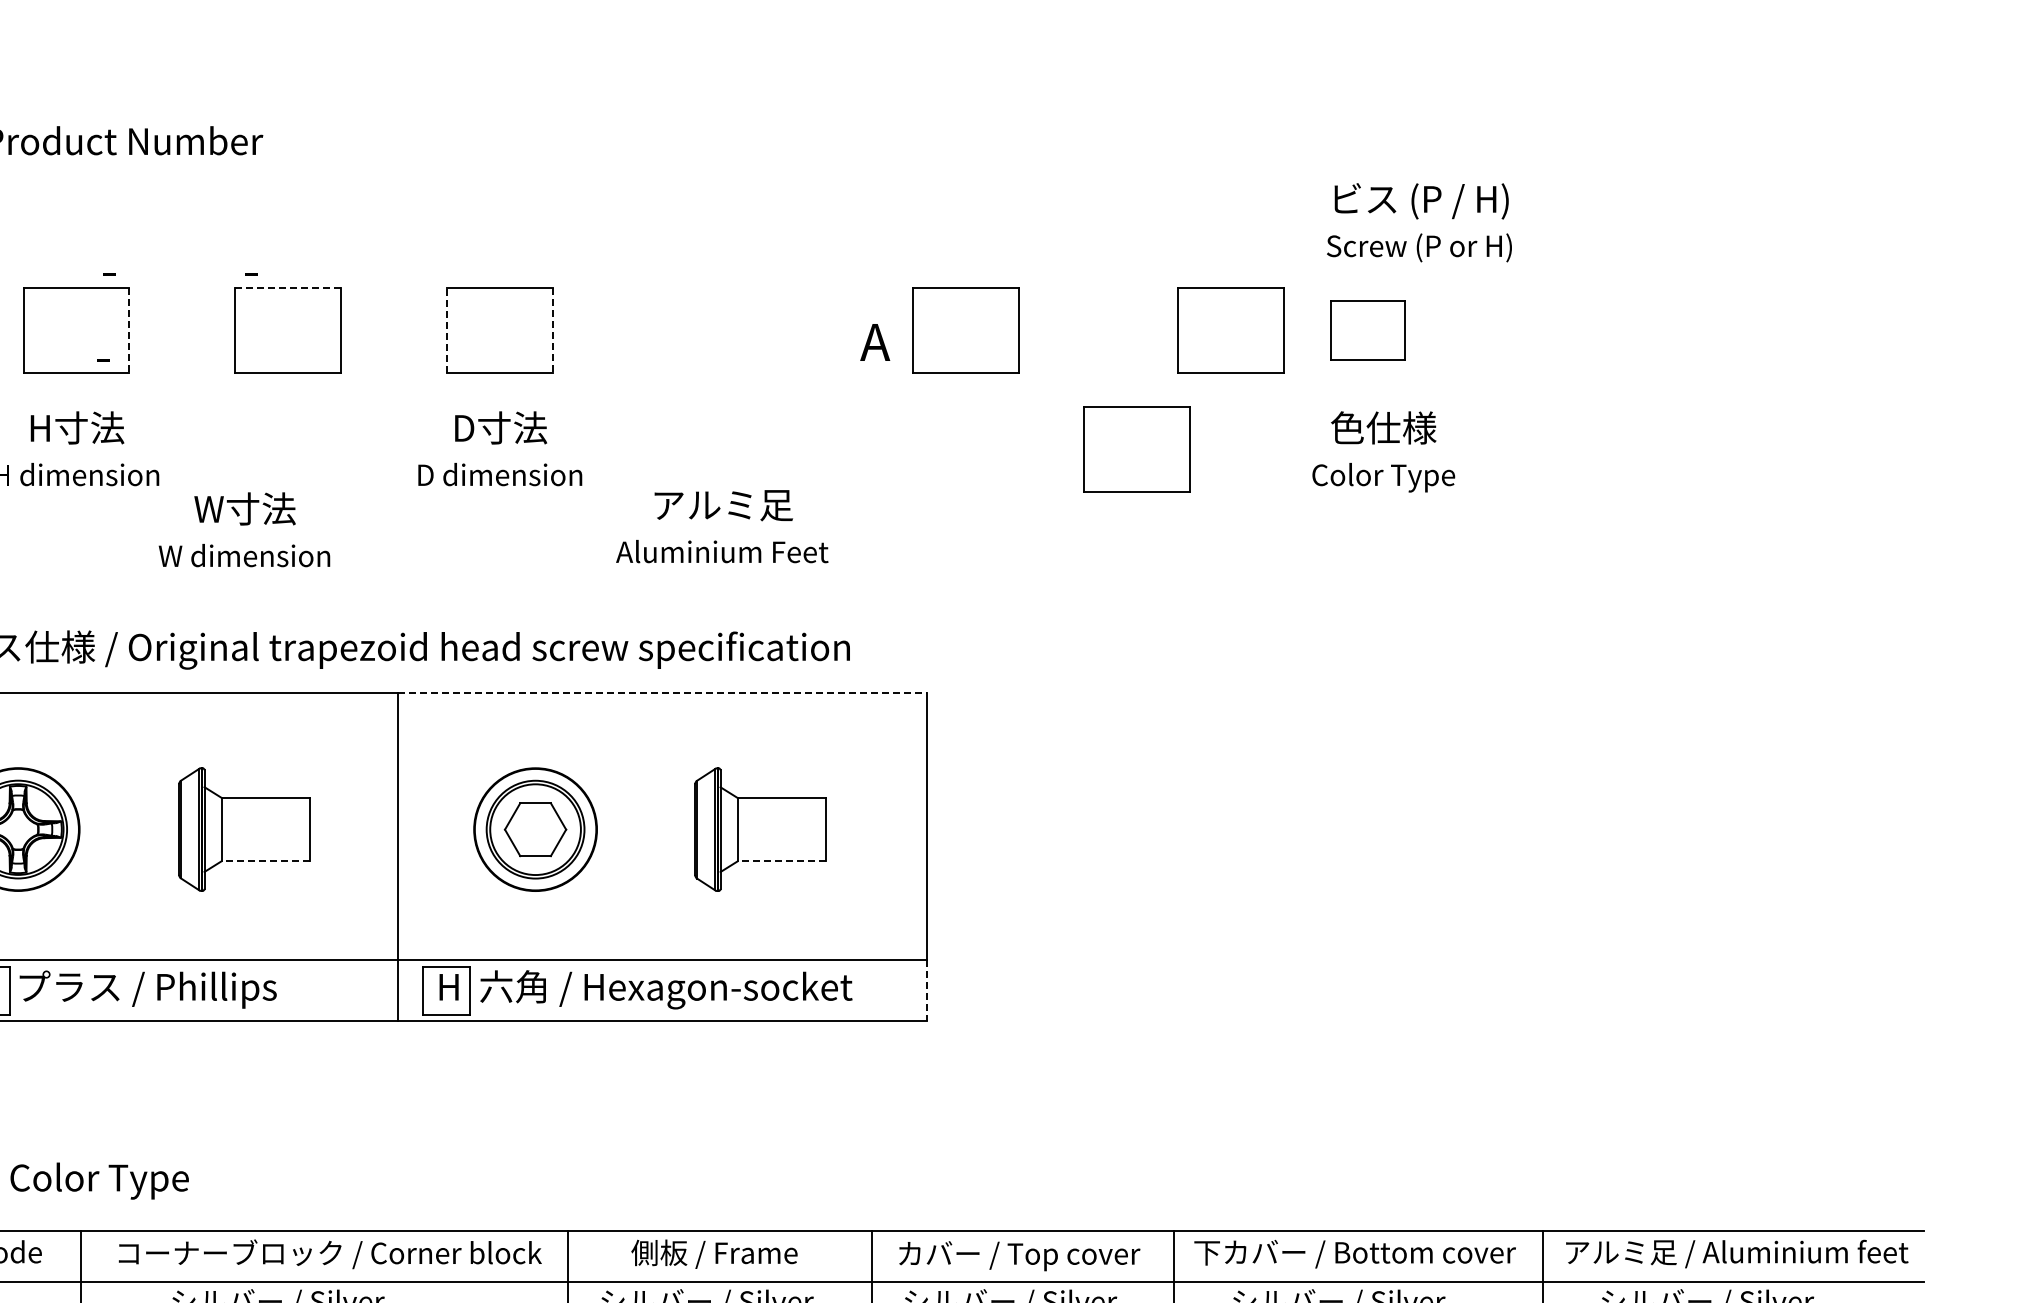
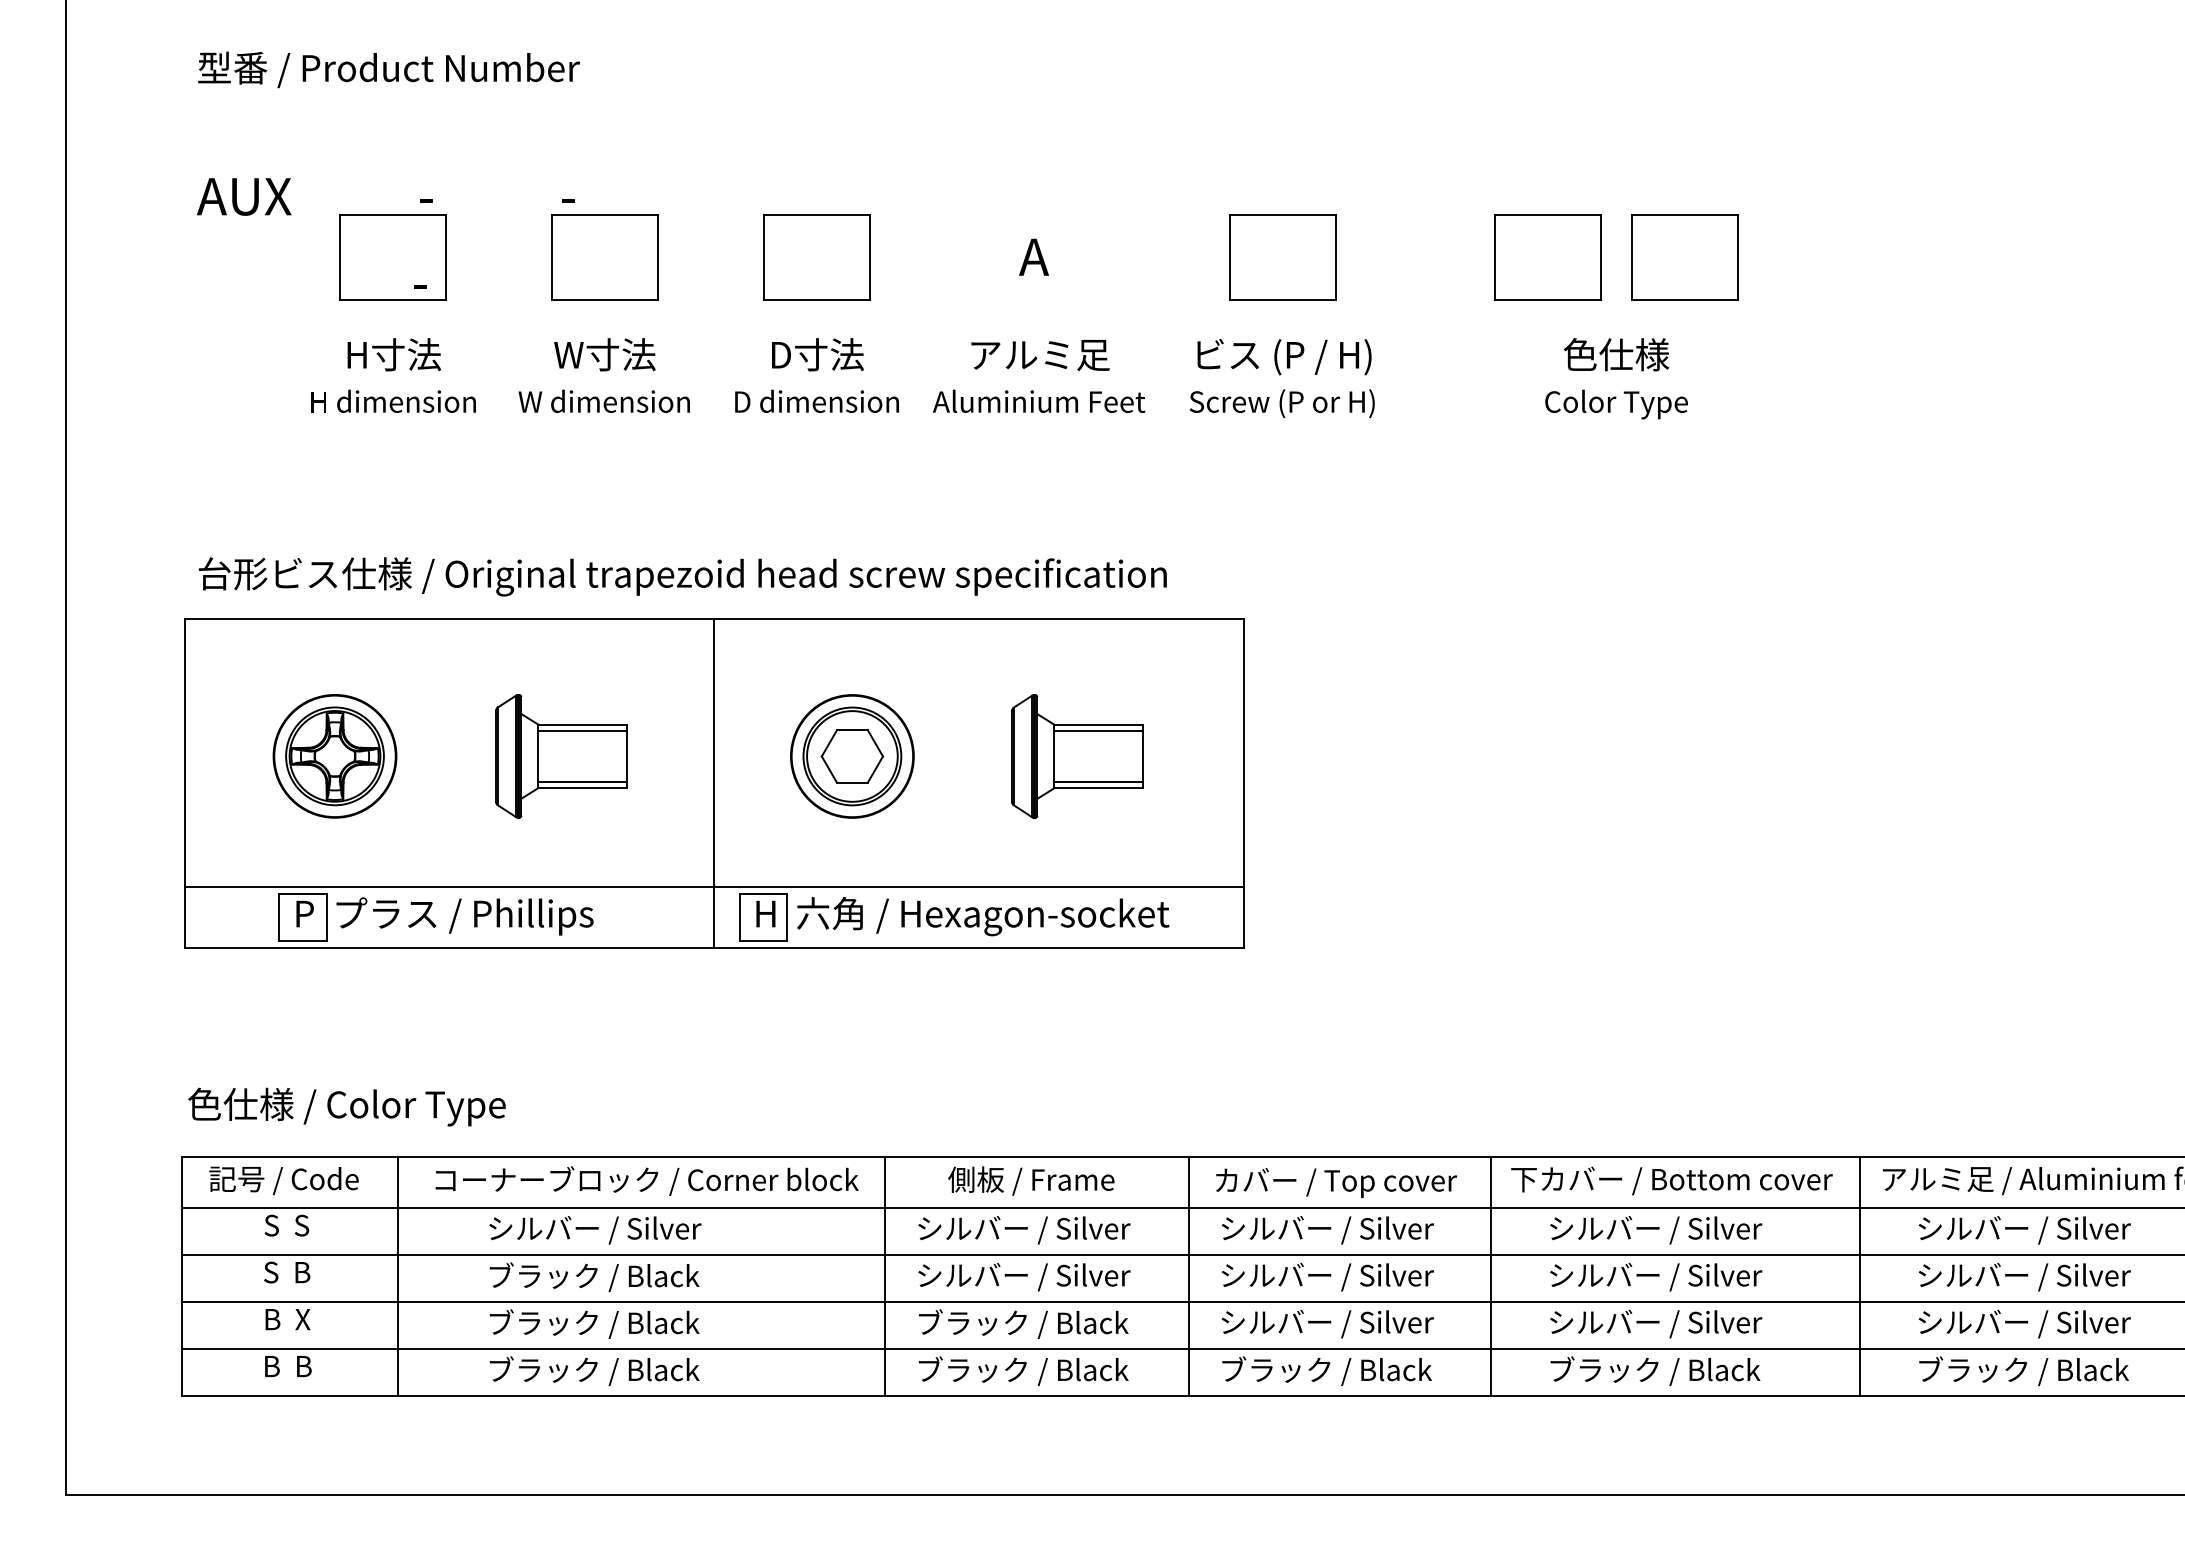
text: (1418, 222) -> (1281, 378), moved
line: (288, 287) -> (605, 214), dashed -> solid
line: (446, 329) -> (763, 256), dashed -> solid
line: (129, 330) -> (446, 257), dashed -> solid
line: (552, 330) -> (869, 257), dashed -> solid
part: (1367, 330) -> (1684, 257), size x1.43
text: (874, 341) -> (1033, 256), moved
part: (1136, 449) -> (1453, 376), removed
text: (1383, 451) -> (1616, 378), moved
text: (722, 526) -> (1039, 376), moved
text: (243, 529) -> (603, 375), moved
line: (662, 692) -> (979, 619), dashed -> solid
line: (265, 803) -> (582, 730), added
line: (781, 804) -> (1098, 731), added
line: (265, 854) -> (582, 781), added
line: (781, 854) -> (1098, 781), added
line: (265, 861) -> (582, 788), dashed -> solid
line: (781, 861) -> (1098, 788), dashed -> solid
line: (926, 991) -> (1243, 918), dashed -> solid

